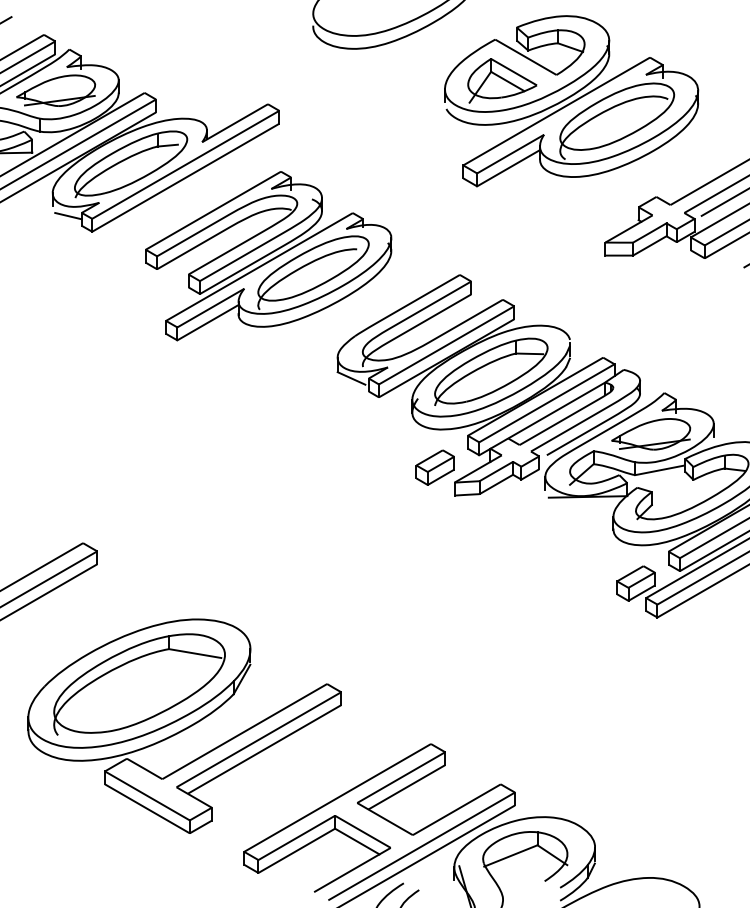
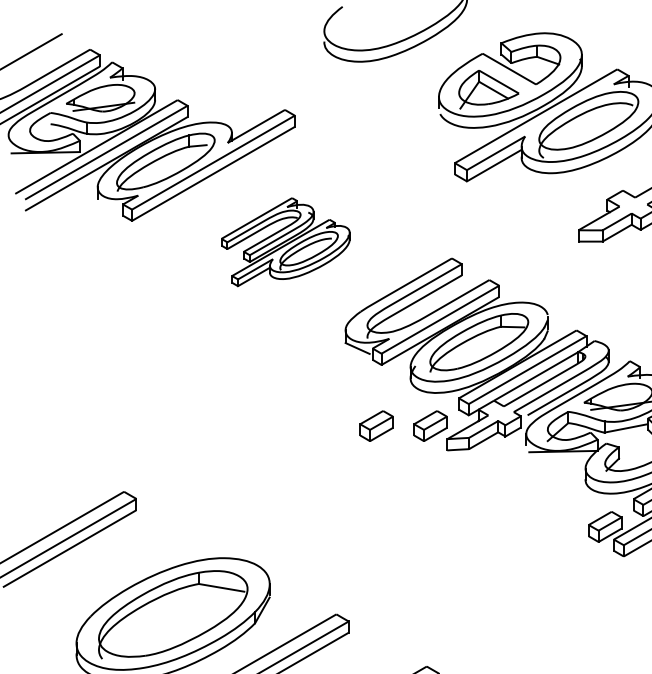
line: (68, 216) -> (111, 207), removed
part: (268, 256) -> (285, 242), size x0.6
part: (372, 467) -> (375, 425), added

